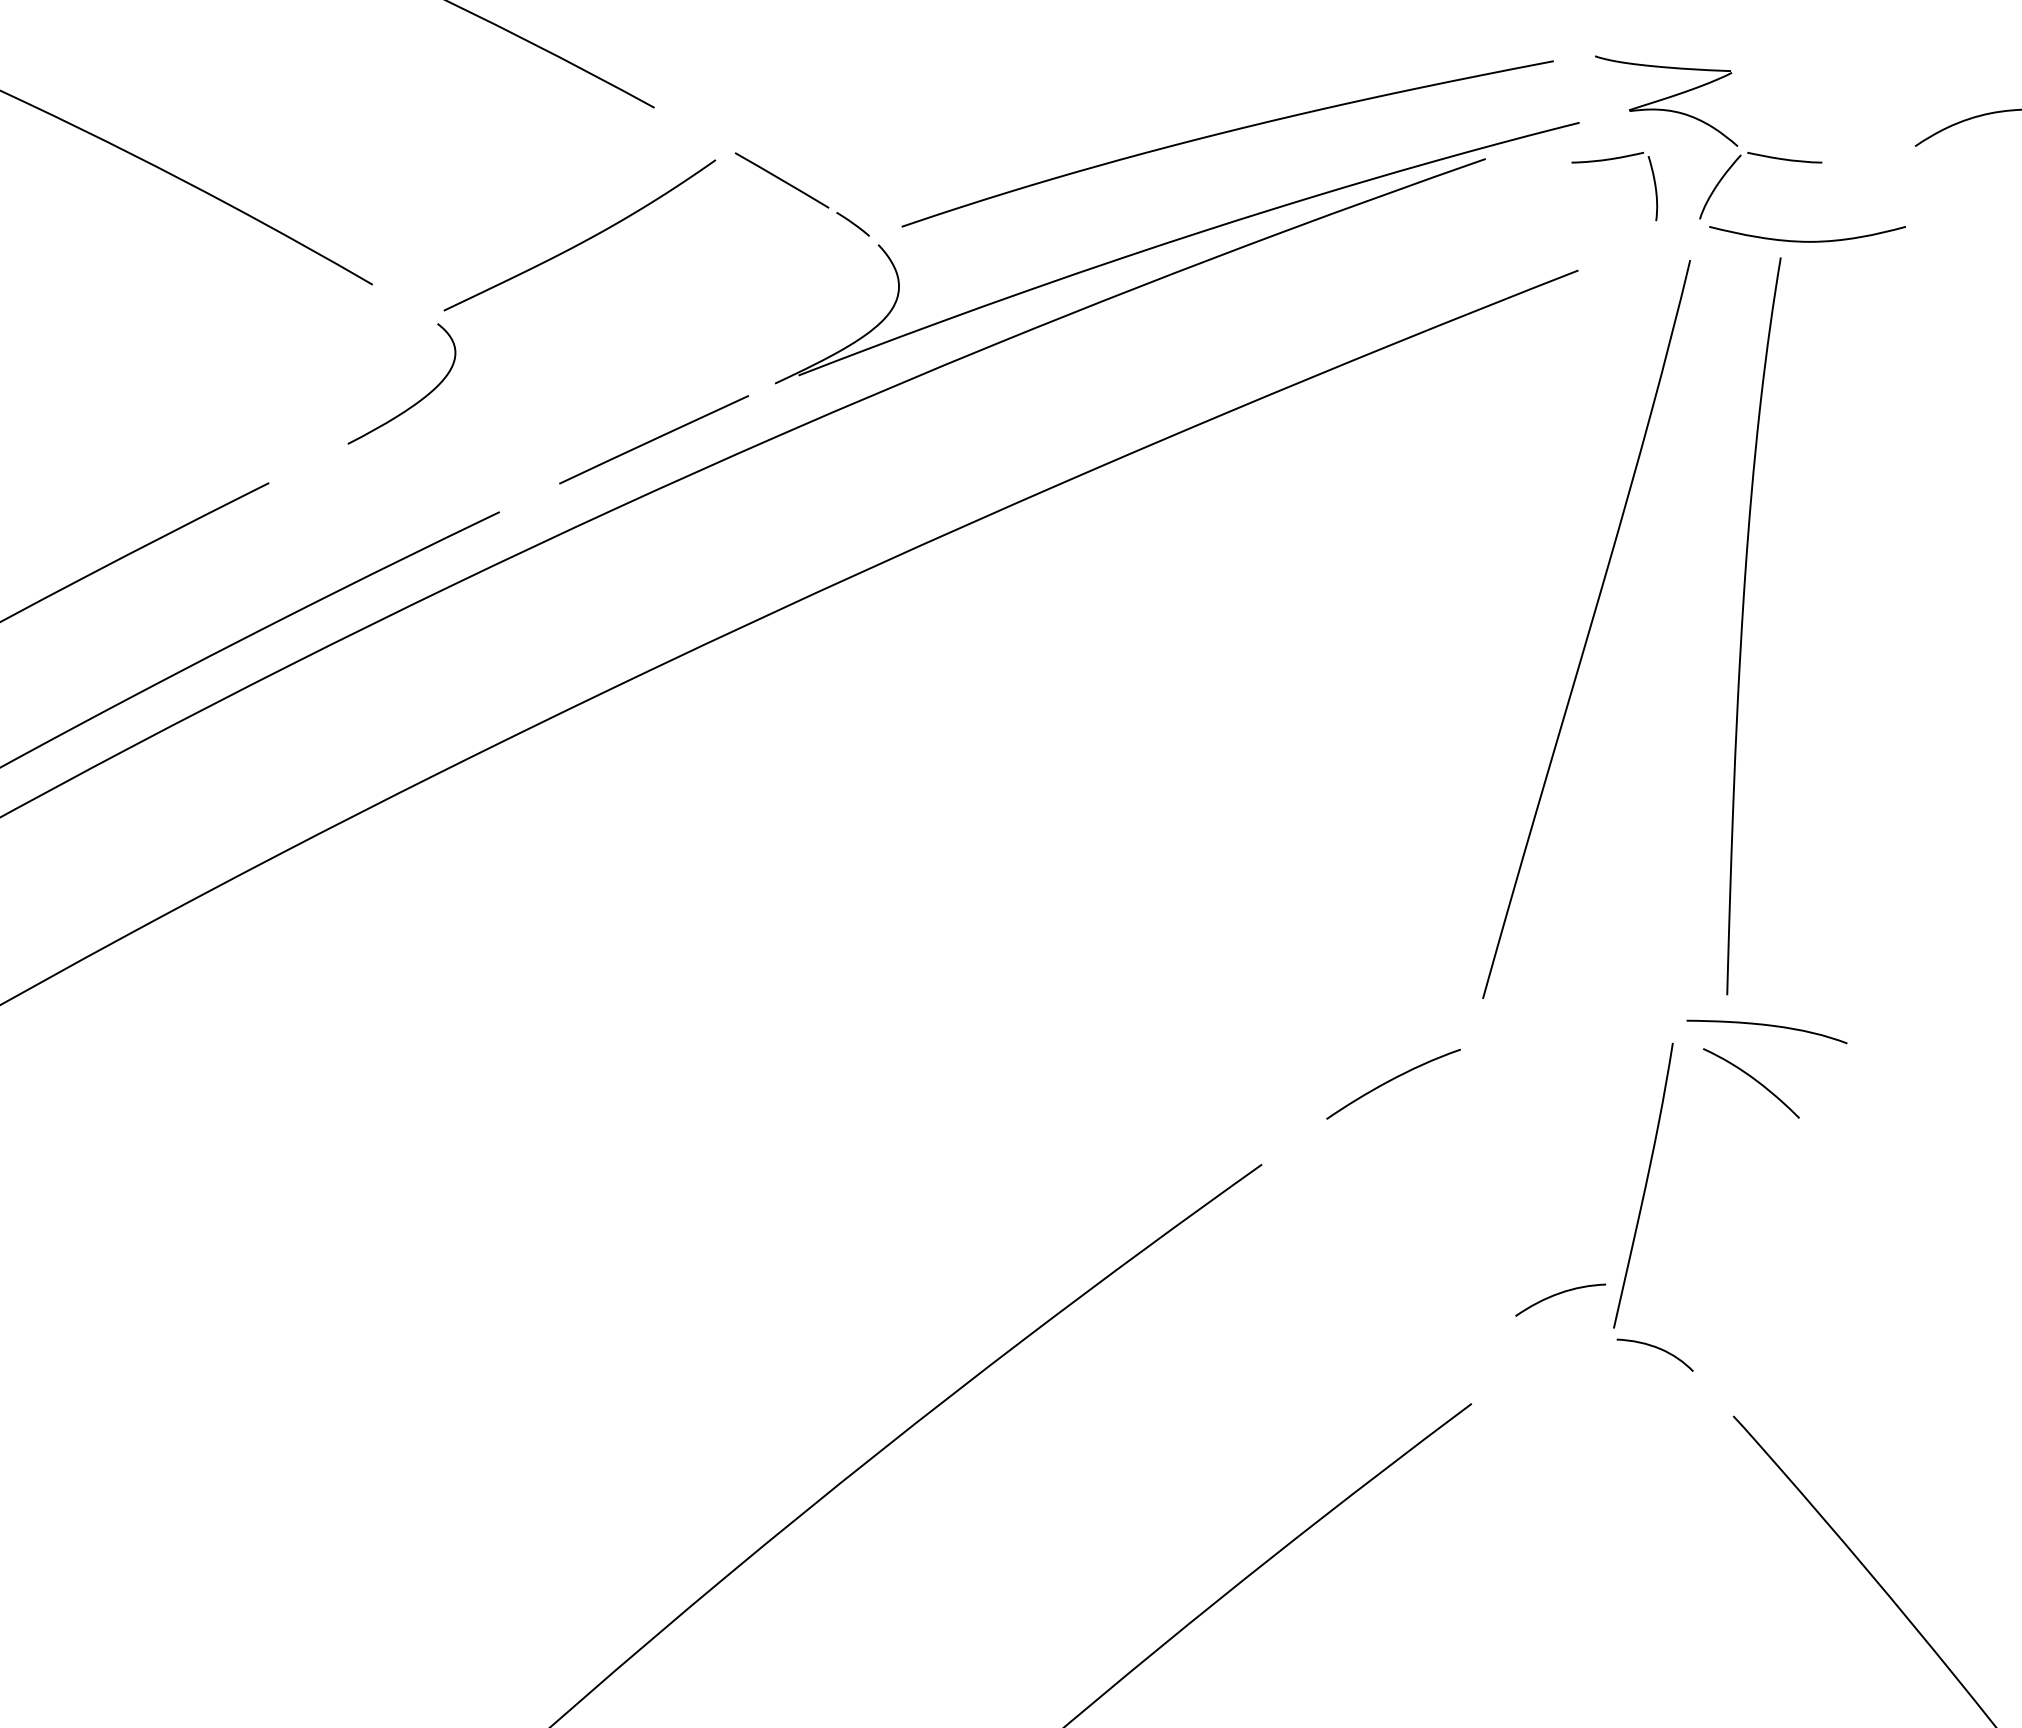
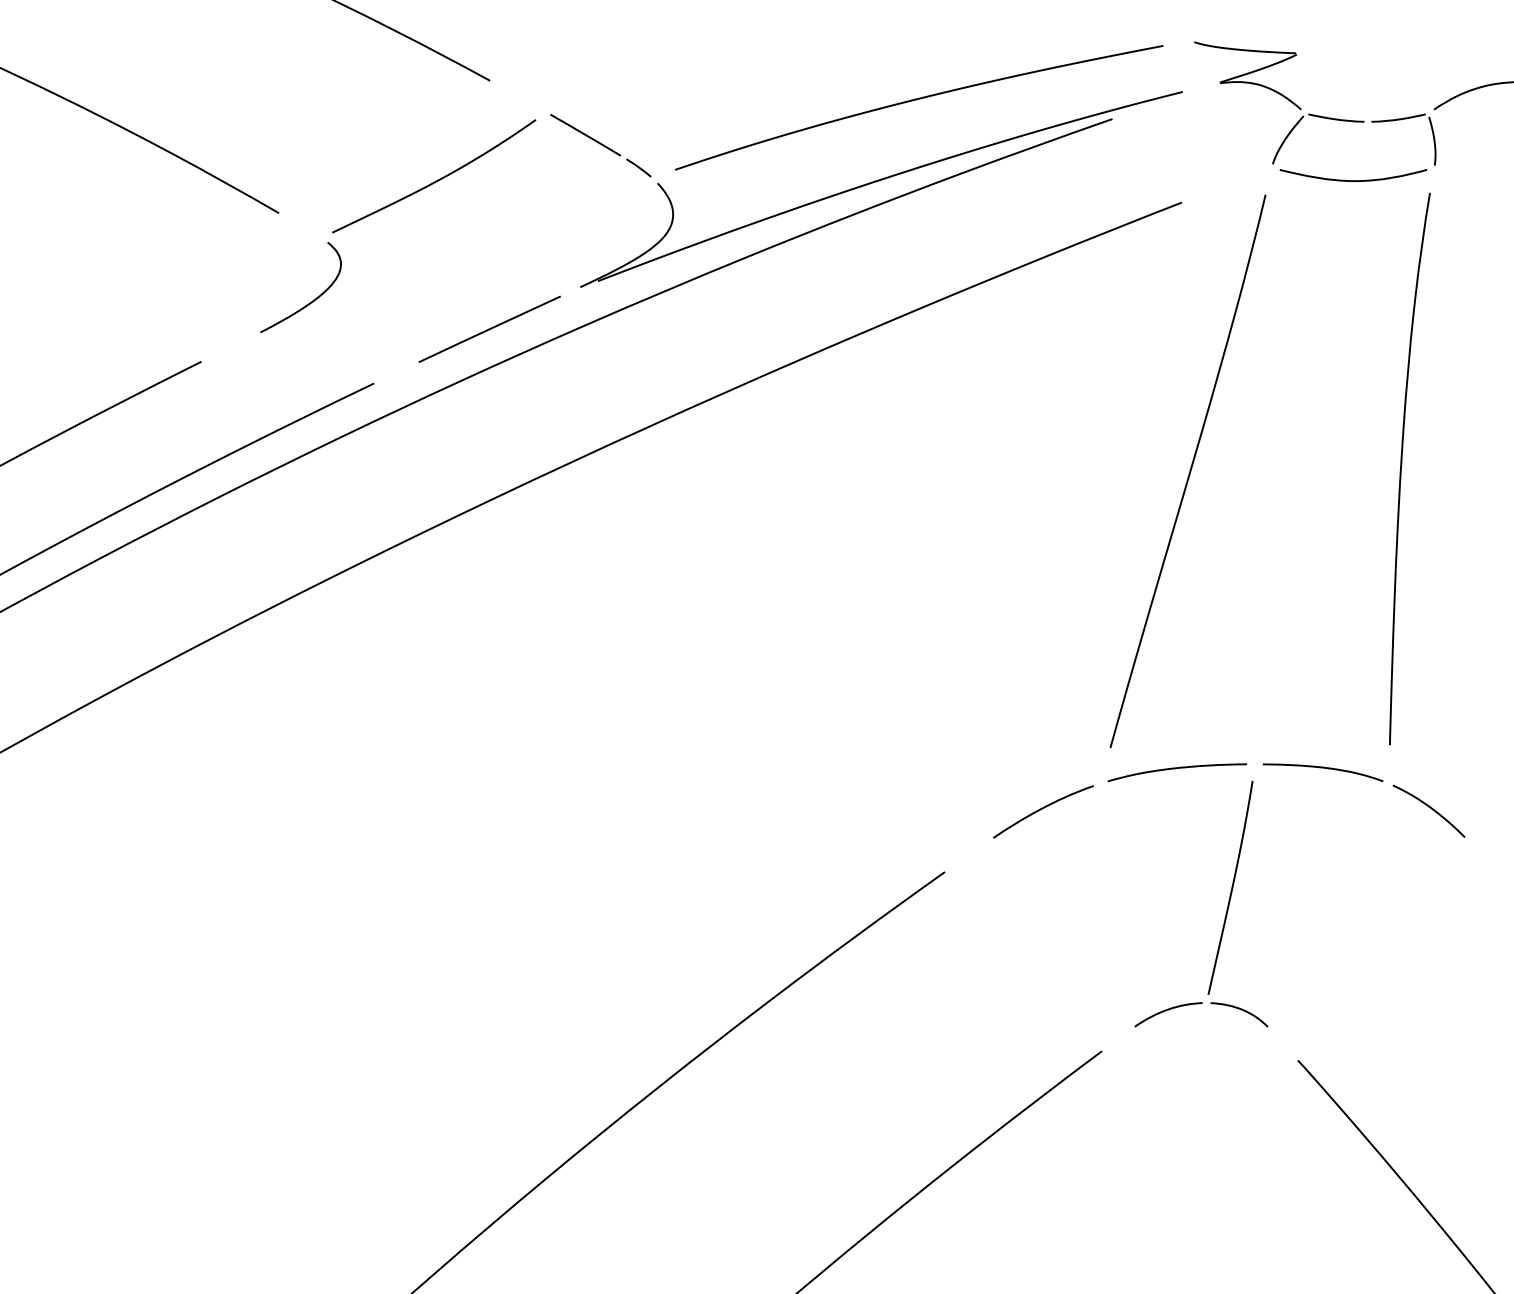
part: (1610, 160) -> (1400, 120), moved
curve: (1743, 622) -> (1402, 466), moved
curve: (1572, 1026) -> (1177, 768), added
curve: (1754, 1080) -> (1431, 809), moved
curve: (1557, 1295) -> (1166, 1011), moved

